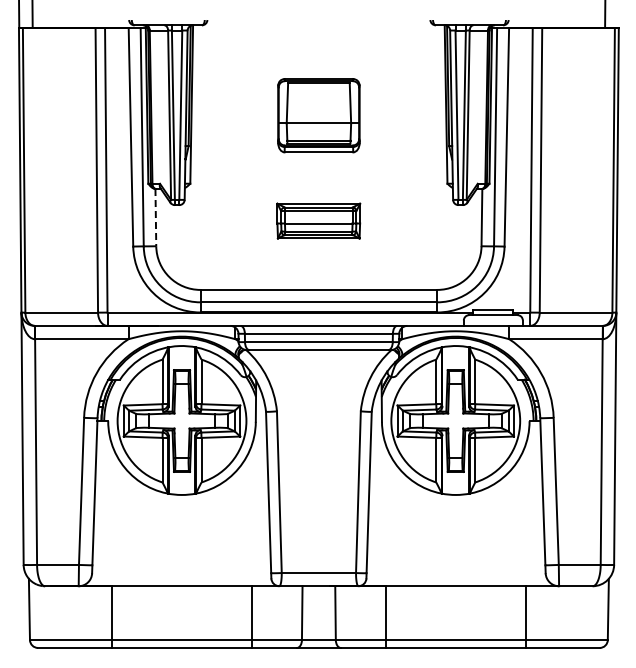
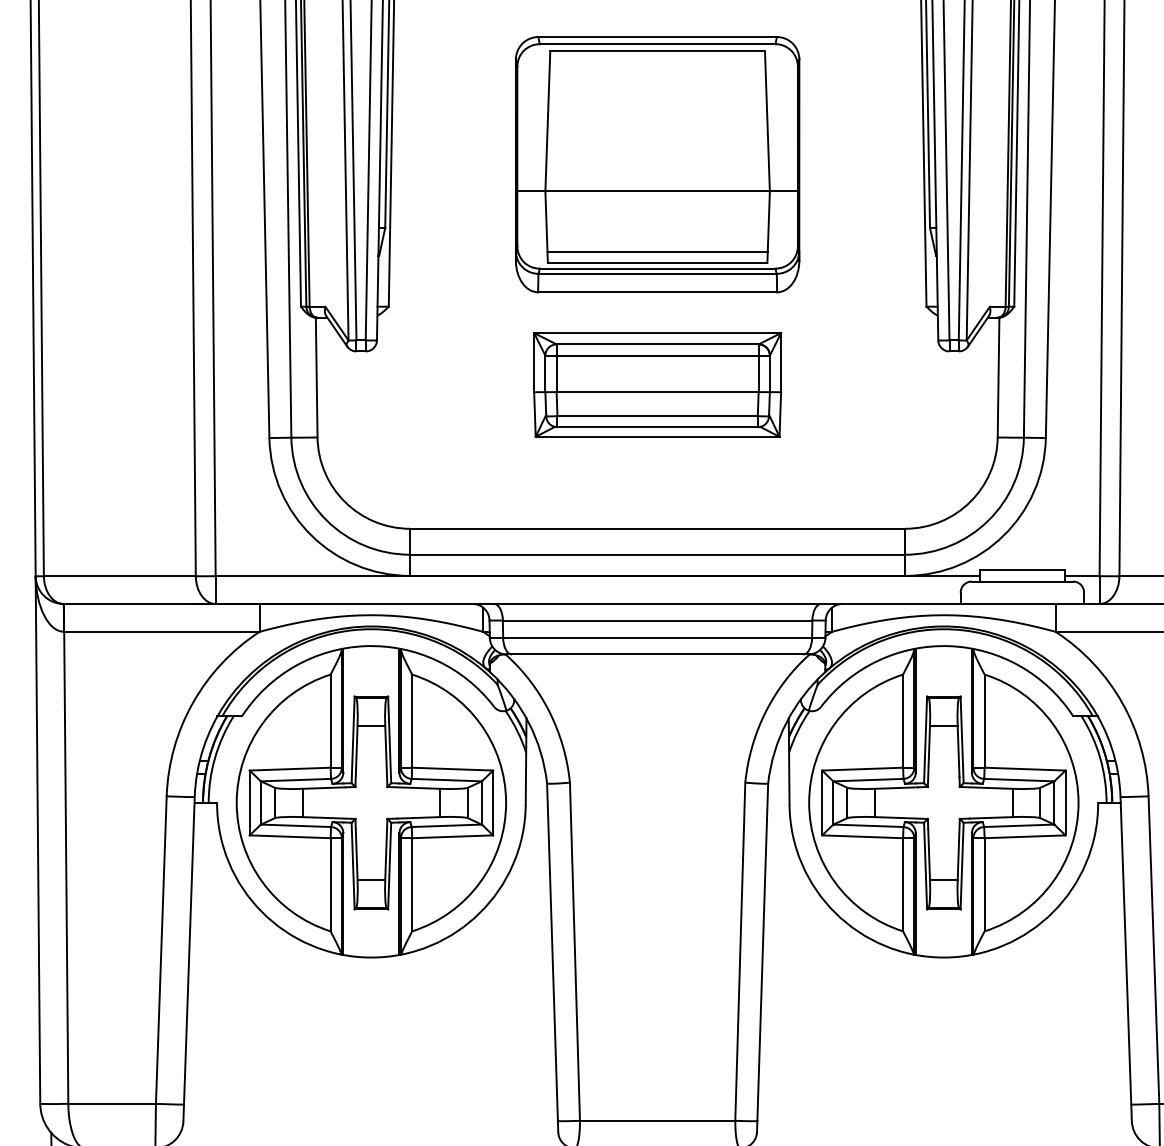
part: (318, 115) -> (656, 164), size x1.67
line: (155, 217) -> (315, 377), dashed -> solid
part: (318, 220) -> (656, 383), size x1.43

